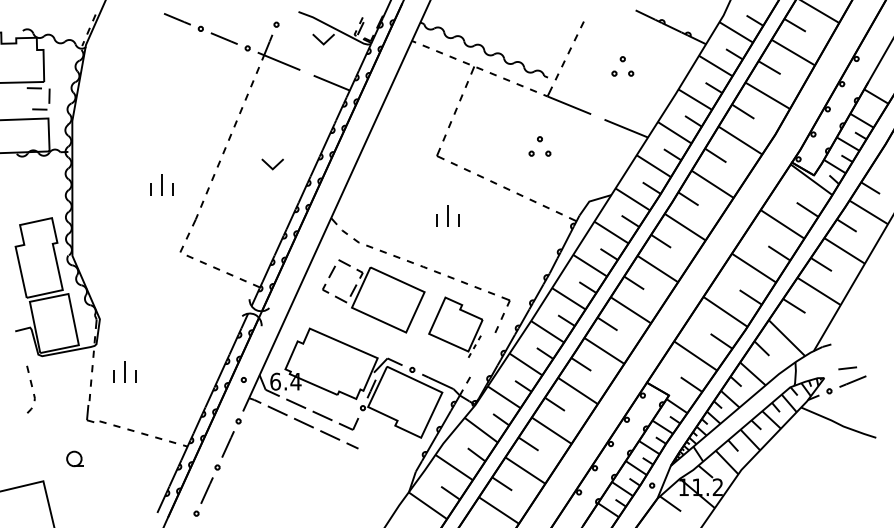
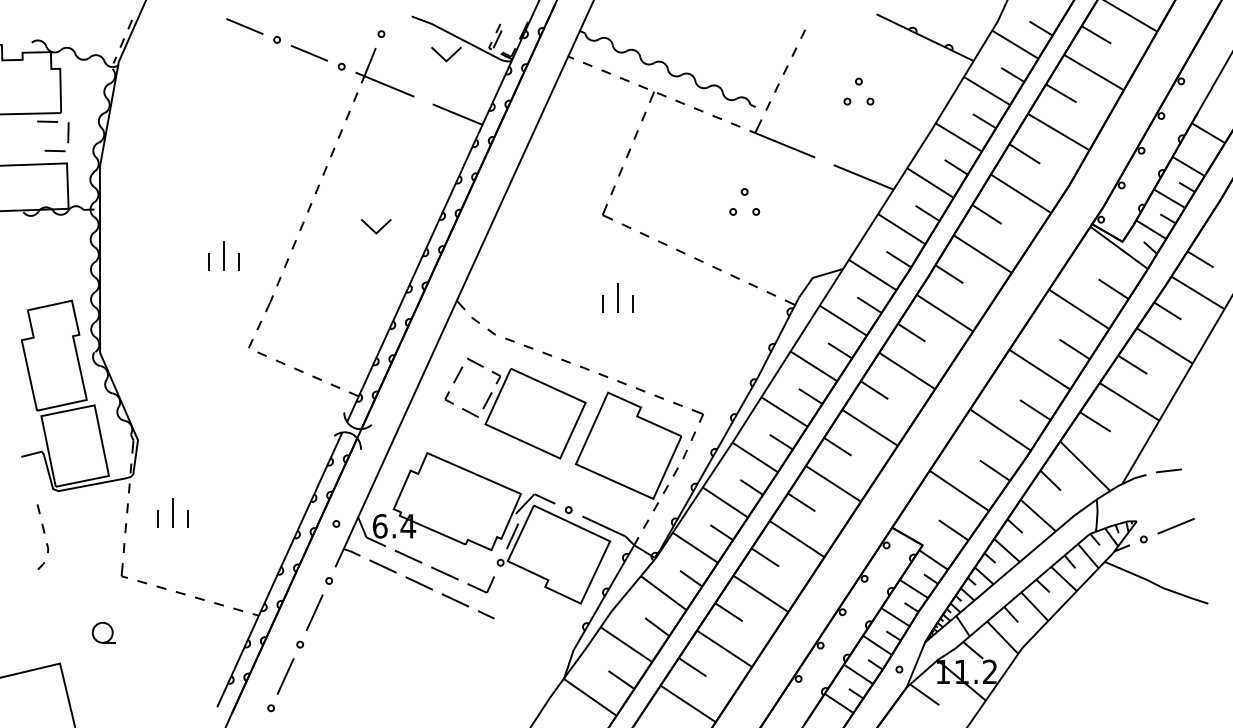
part: (455, 327) -> (628, 451), size x1.43
line: (847, 368) -> (1168, 470), moved
part: (89, 413) -> (123, 570), size x0.62

